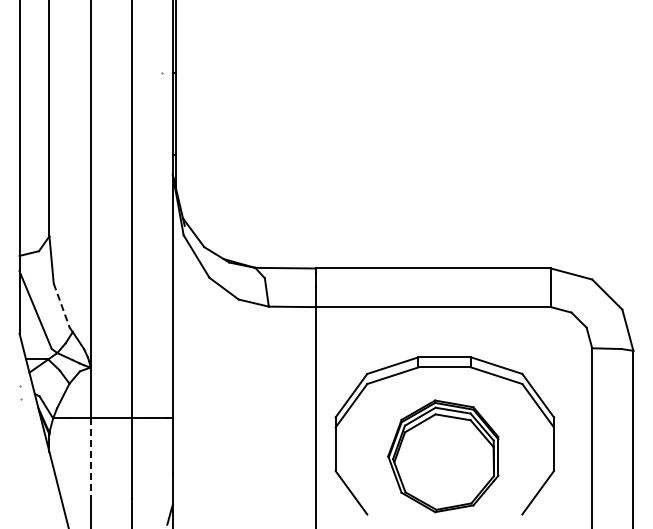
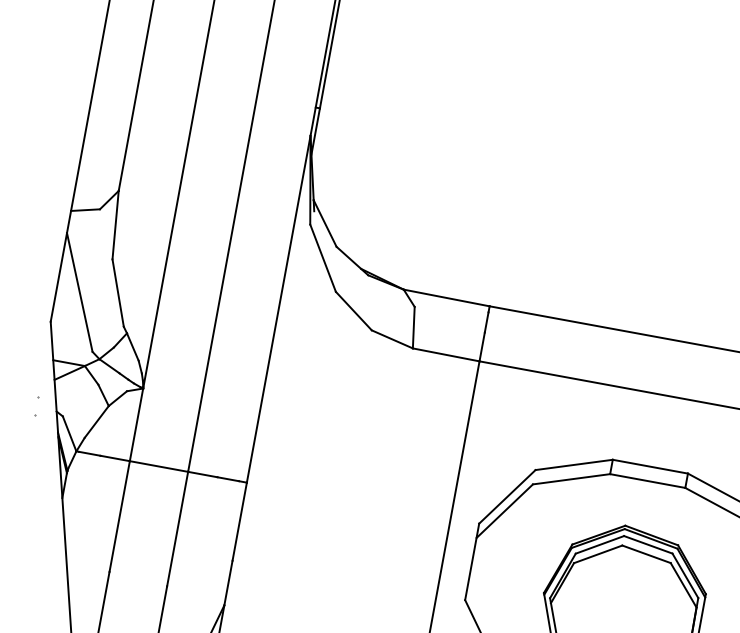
line: (61, 305) -> (117, 292), dashed -> solid
line: (90, 457) -> (119, 516), dashed -> solid

